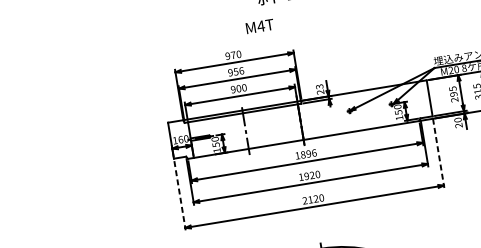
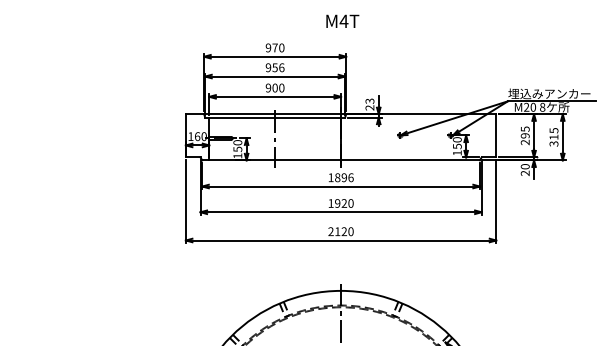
text: (259, 25) -> (342, 20), moved
line: (438, 153) -> (496, 201), dashed -> solid
line: (179, 195) -> (185, 201), dashed -> solid

